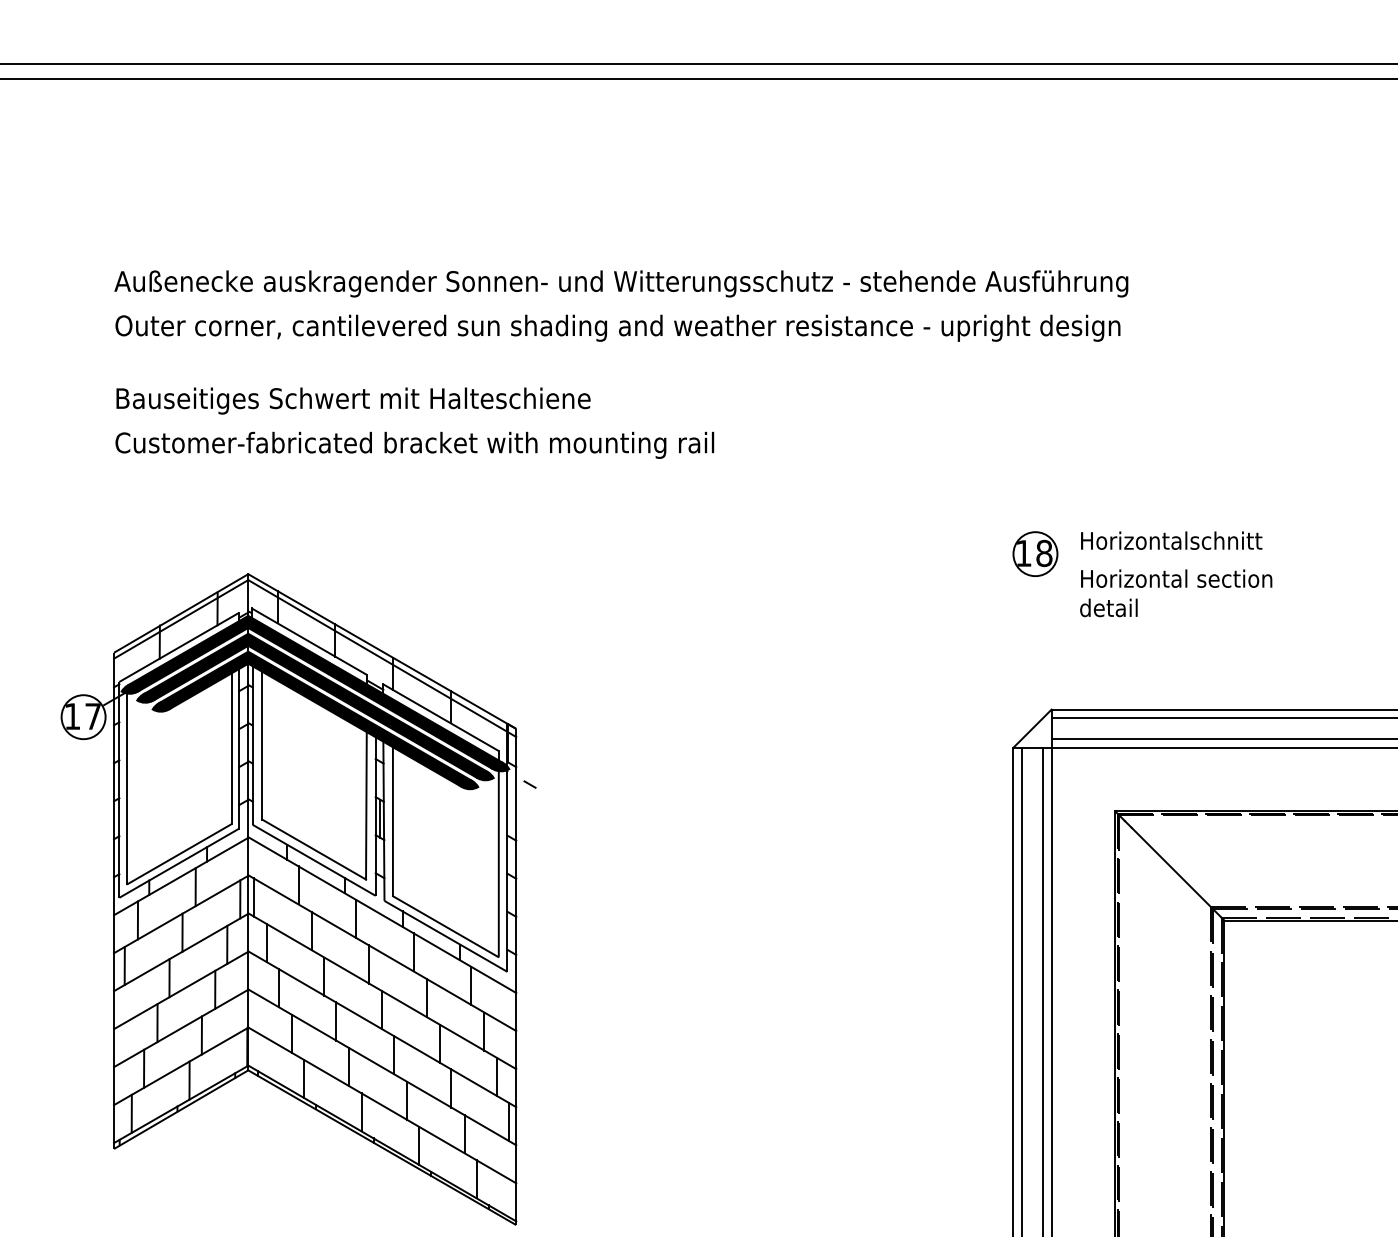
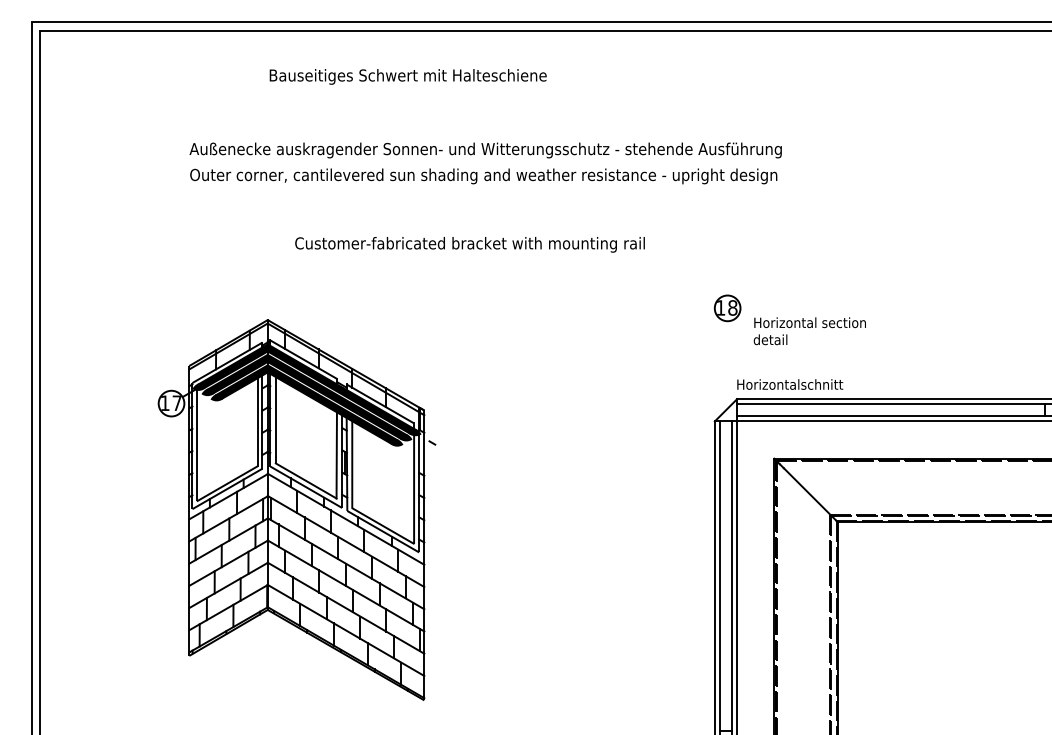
text: (352, 400) -> (407, 76), moved
text: (413, 444) -> (469, 244), moved
text: (1172, 540) -> (790, 384), moved

